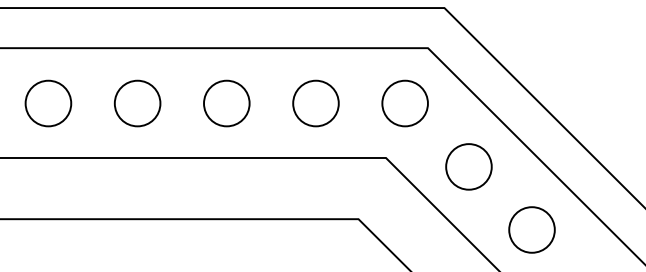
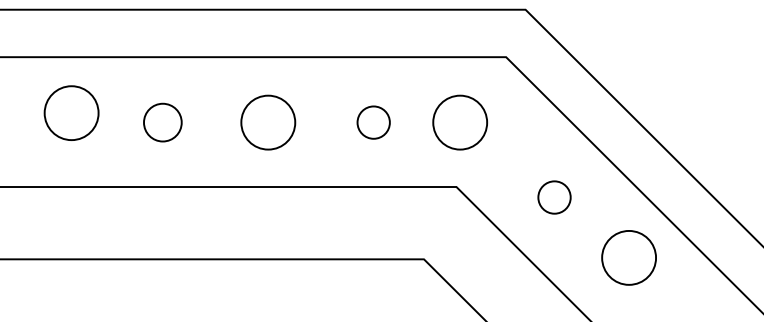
circle: (48, 103) -> (71, 113), moved
circle: (137, 103) -> (162, 122), size x0.7
circle: (315, 103) -> (373, 122), size x0.6
circle: (404, 103) -> (459, 122), moved
circle: (468, 166) -> (553, 197), size x0.6
circle: (531, 229) -> (628, 257), moved

